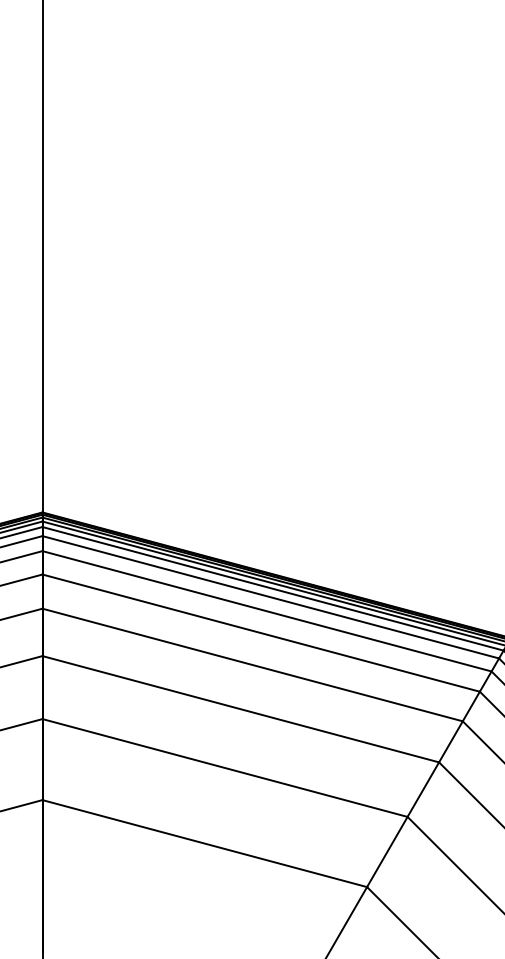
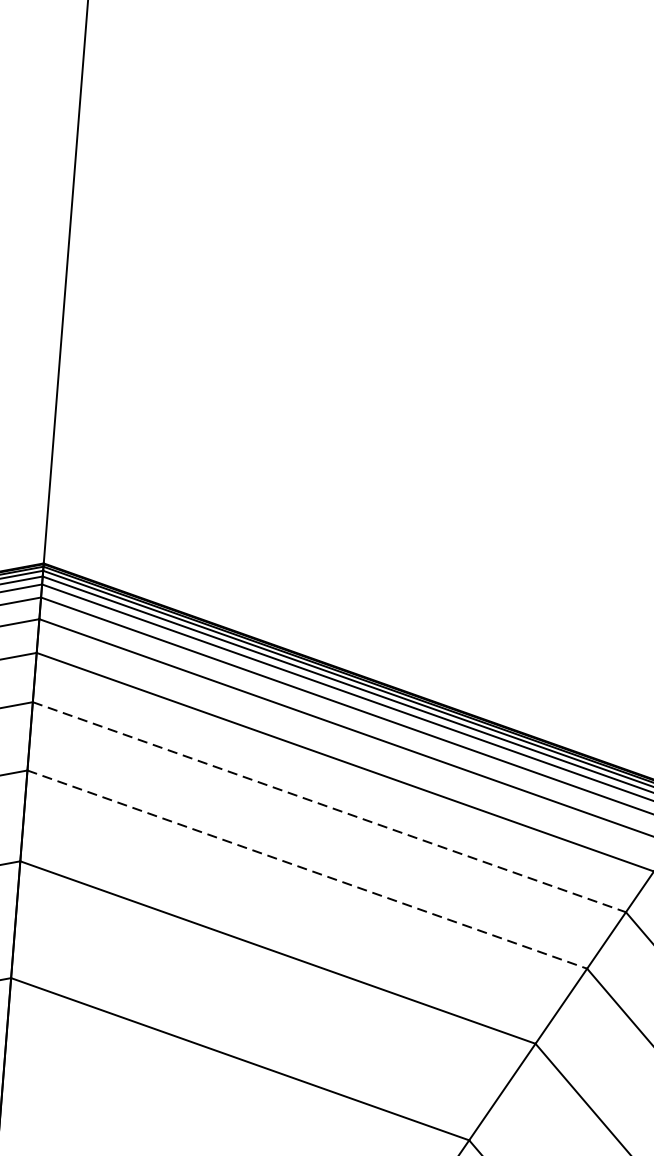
line: (252, 665) -> (329, 807), solid -> dashed
line: (241, 709) -> (308, 870), solid -> dashed

